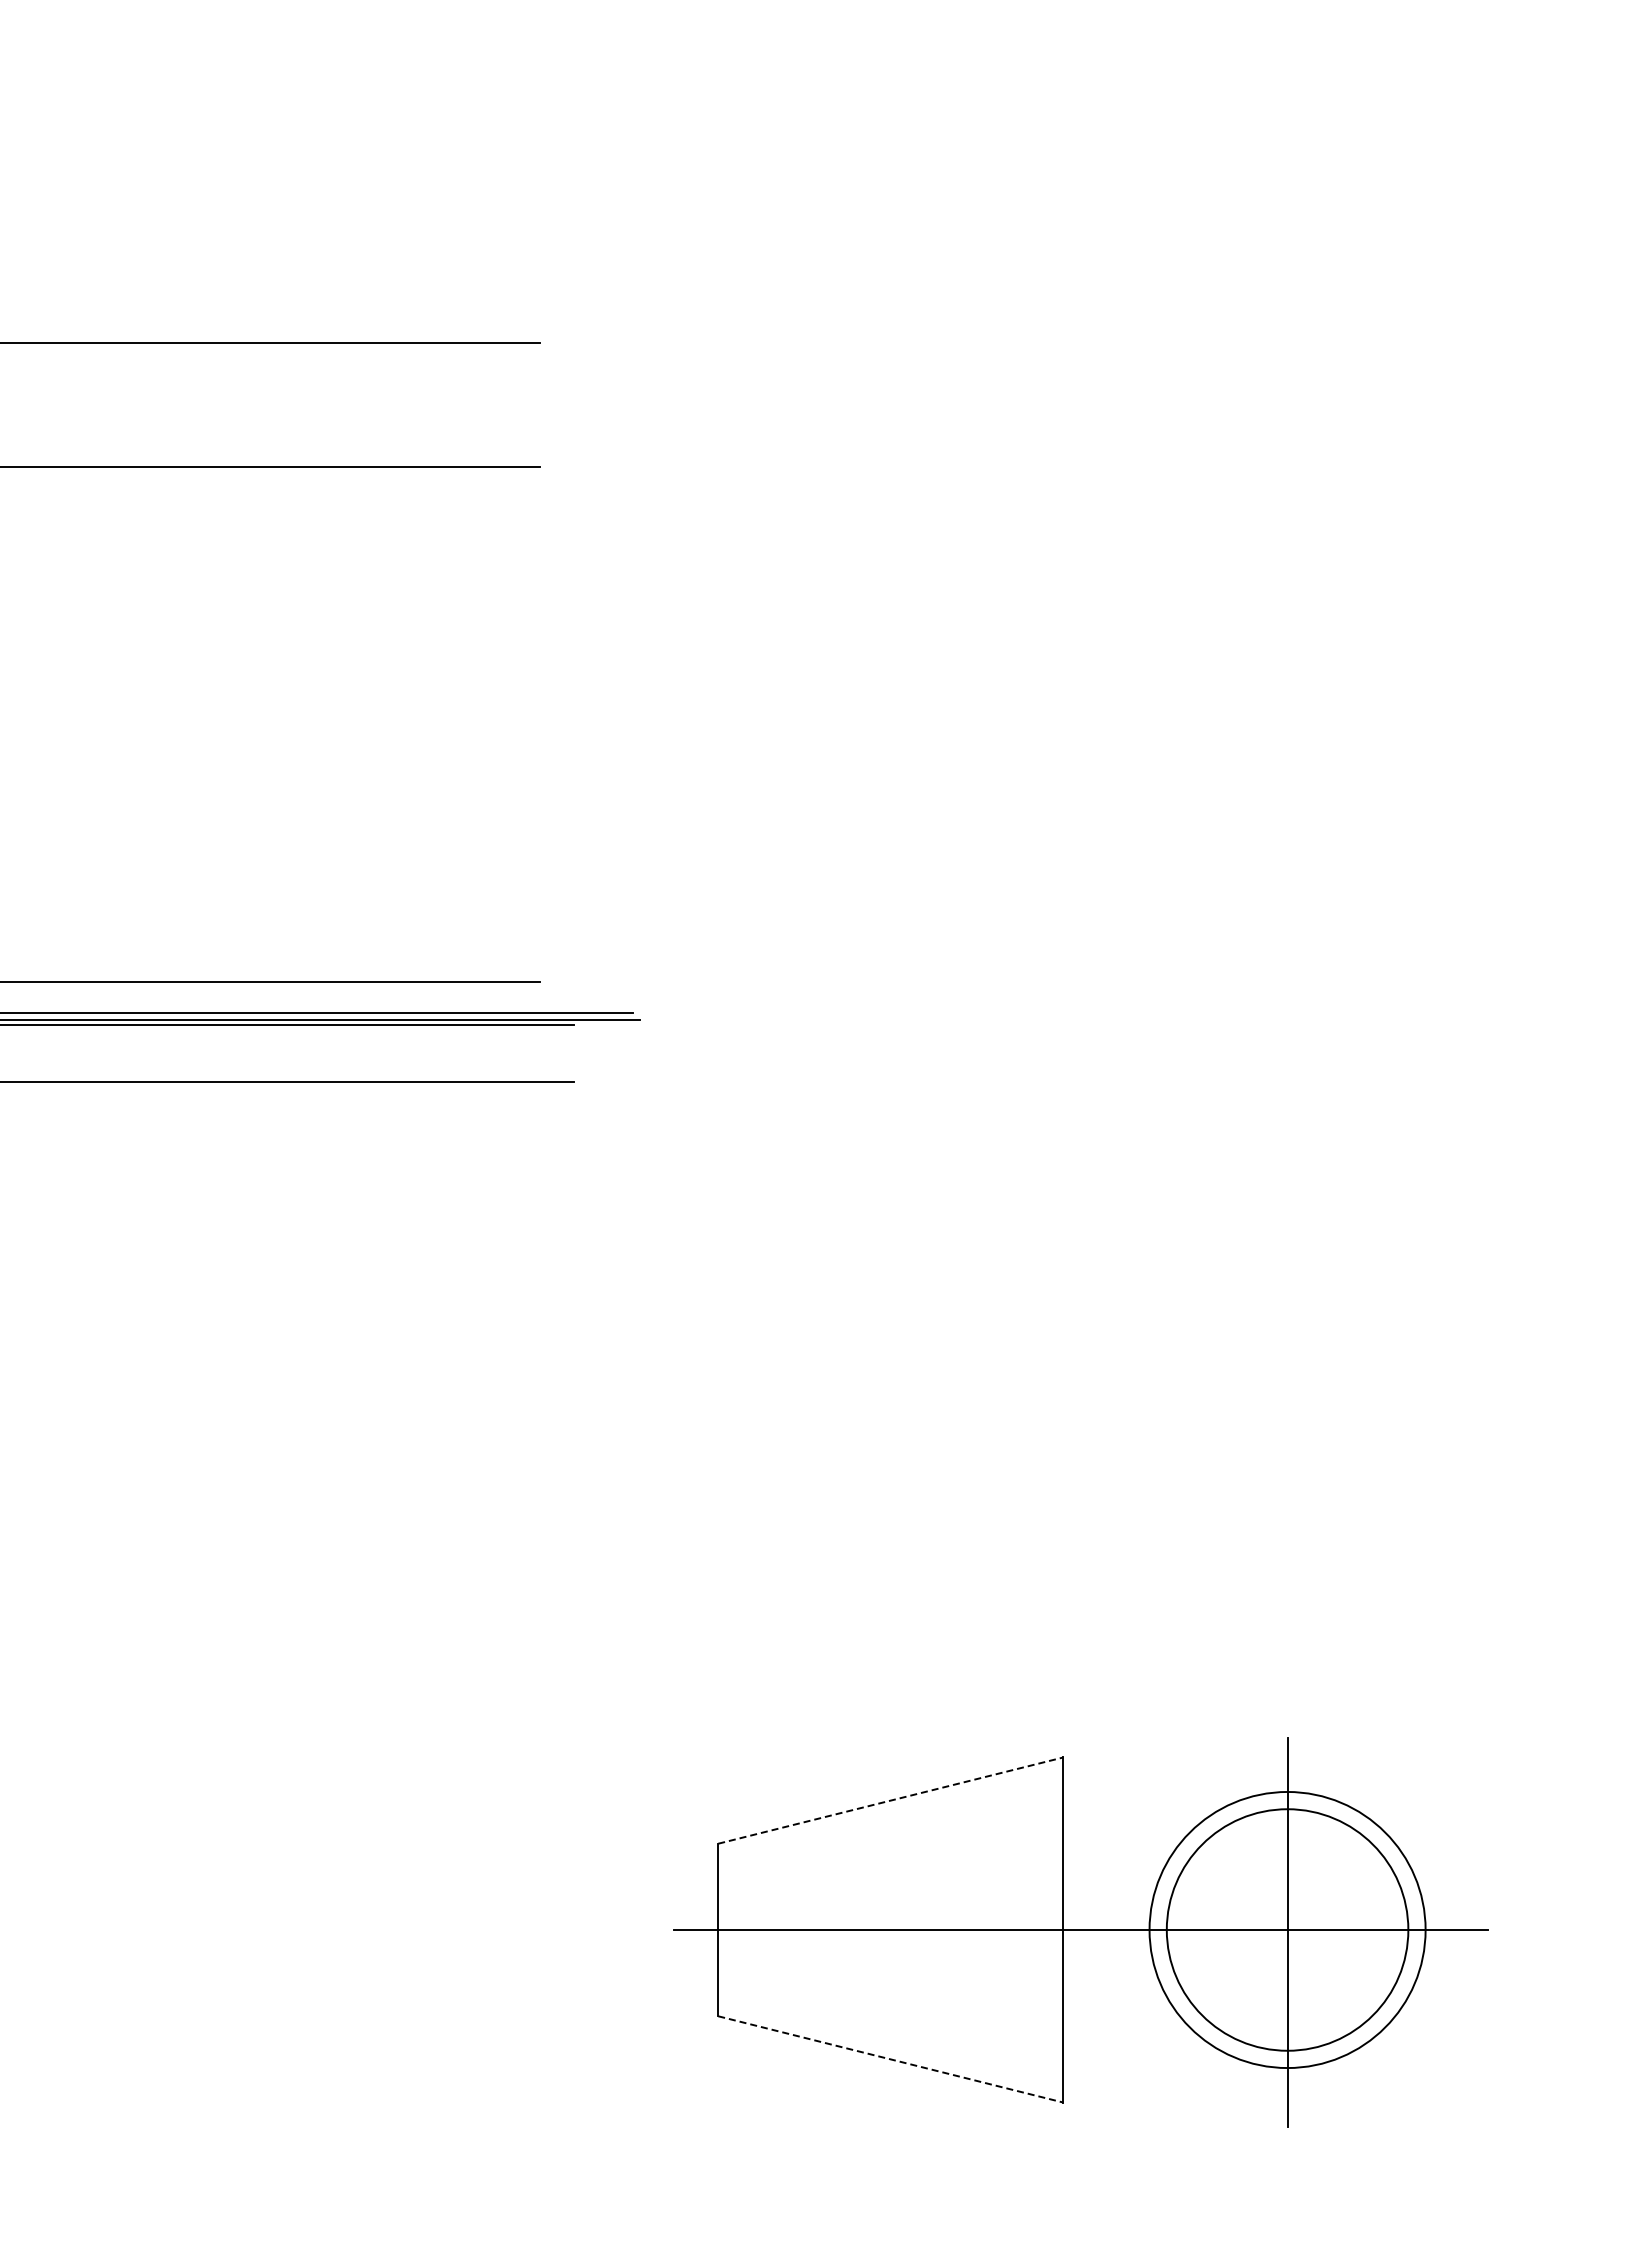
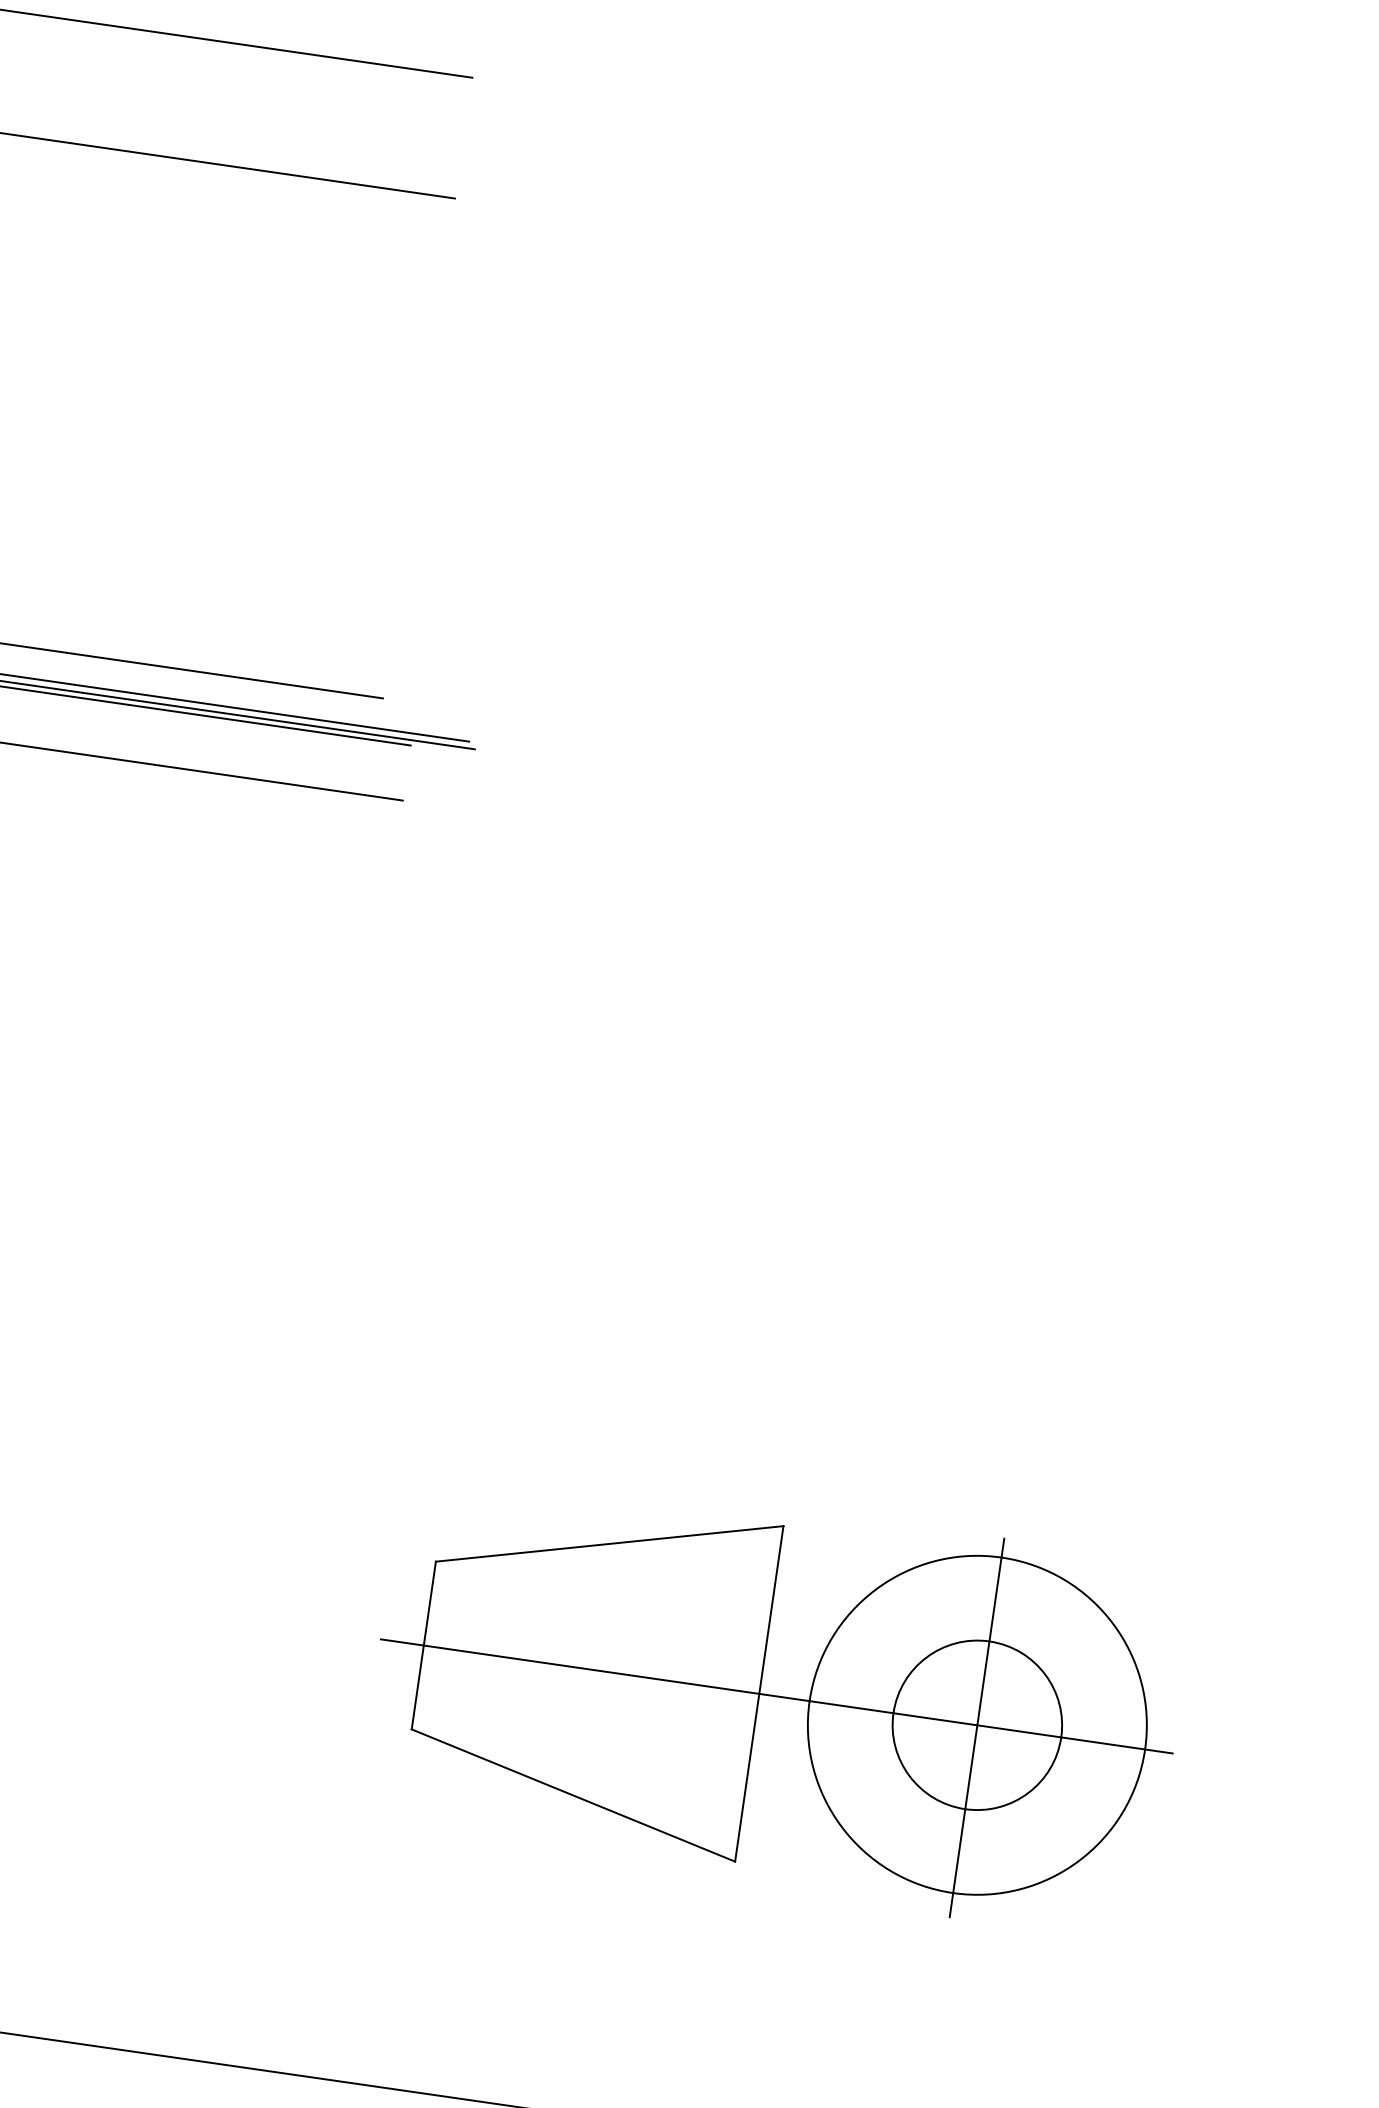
line: (890, 1800) -> (609, 1543), dashed -> solid
circle: (1287, 1929) -> (977, 1724), size x0.62
circle: (1287, 1929) -> (977, 1724), size x1.43
line: (890, 2059) -> (573, 1795), dashed -> solid

